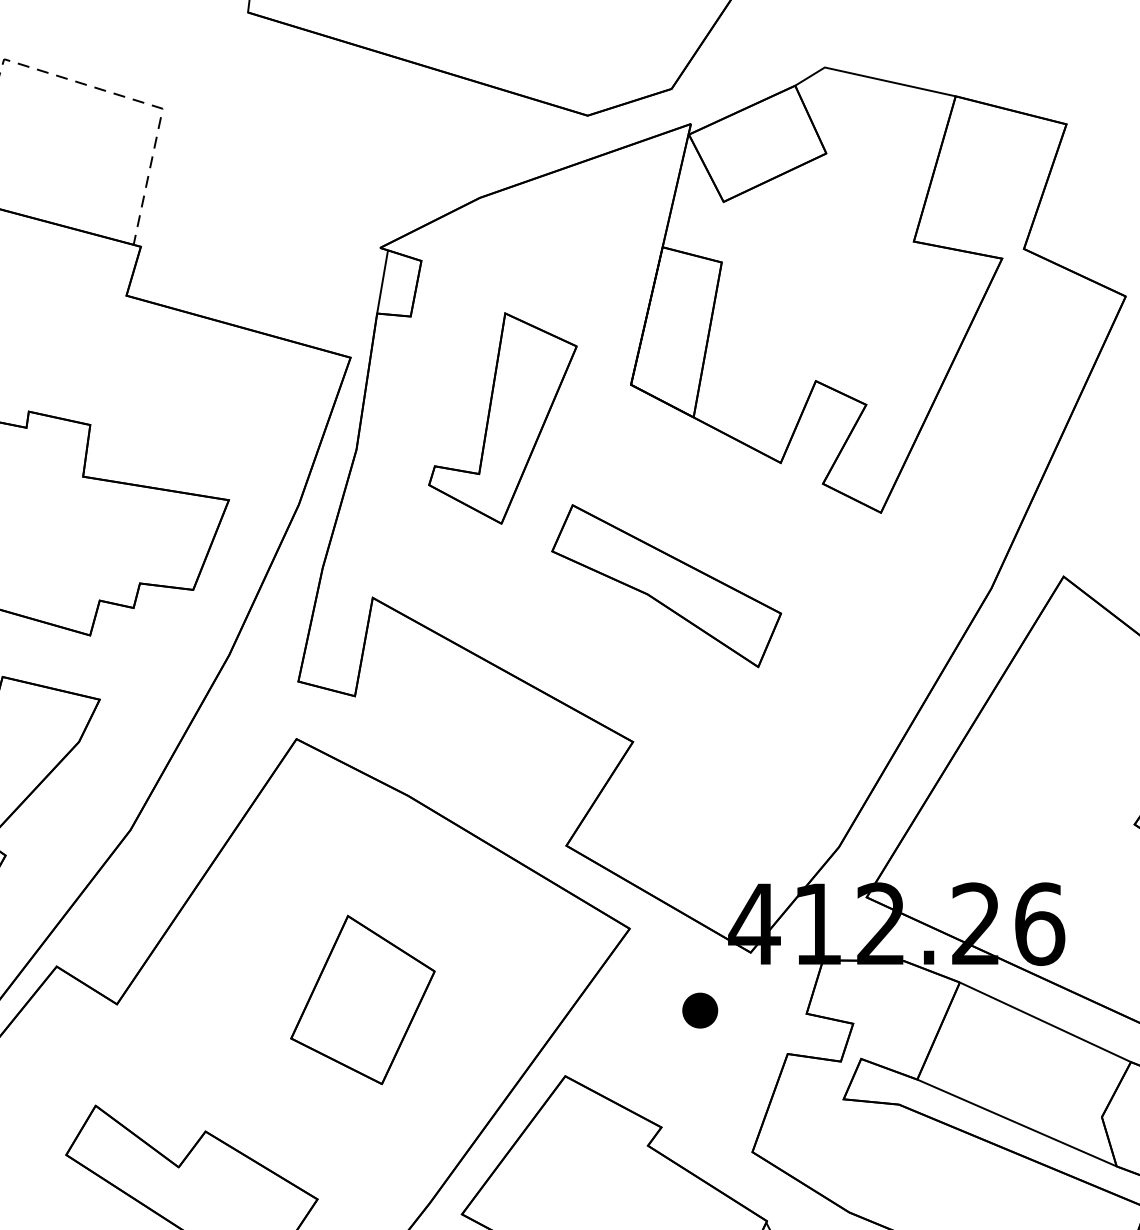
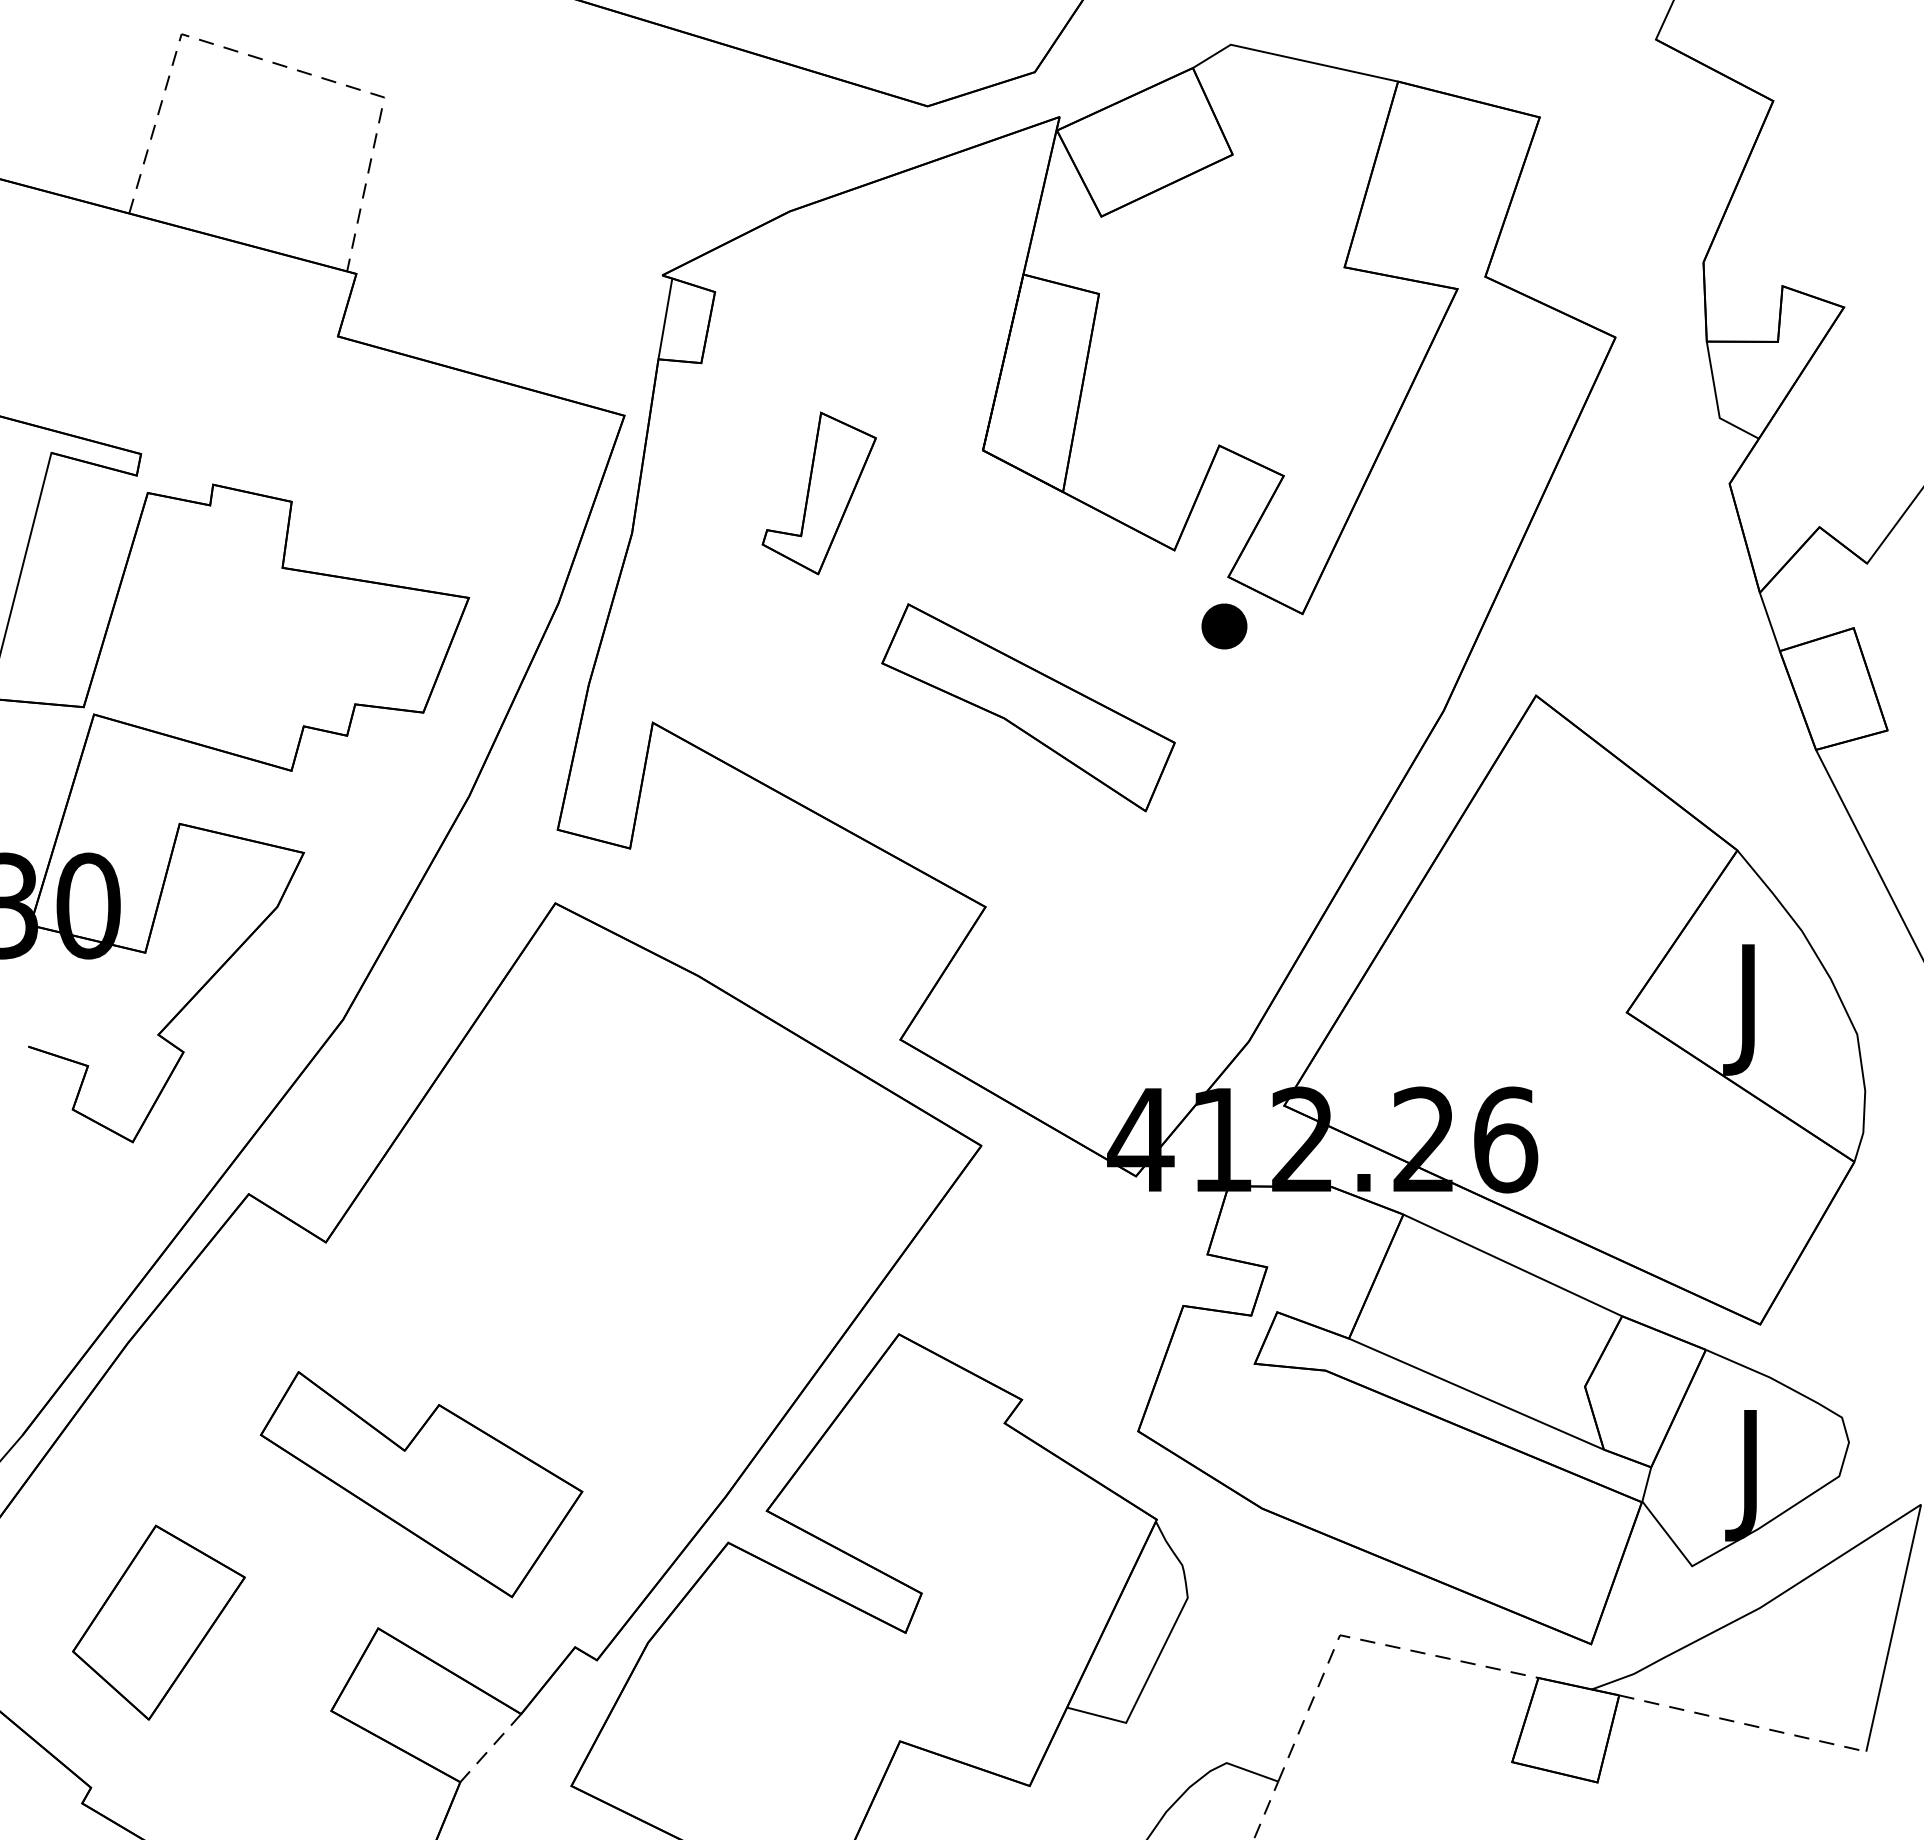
part: (503, 418) -> (819, 493), size x0.6
part: (362, 999) -> (639, 1236), removed
part: (700, 1010) -> (1224, 626), moved

